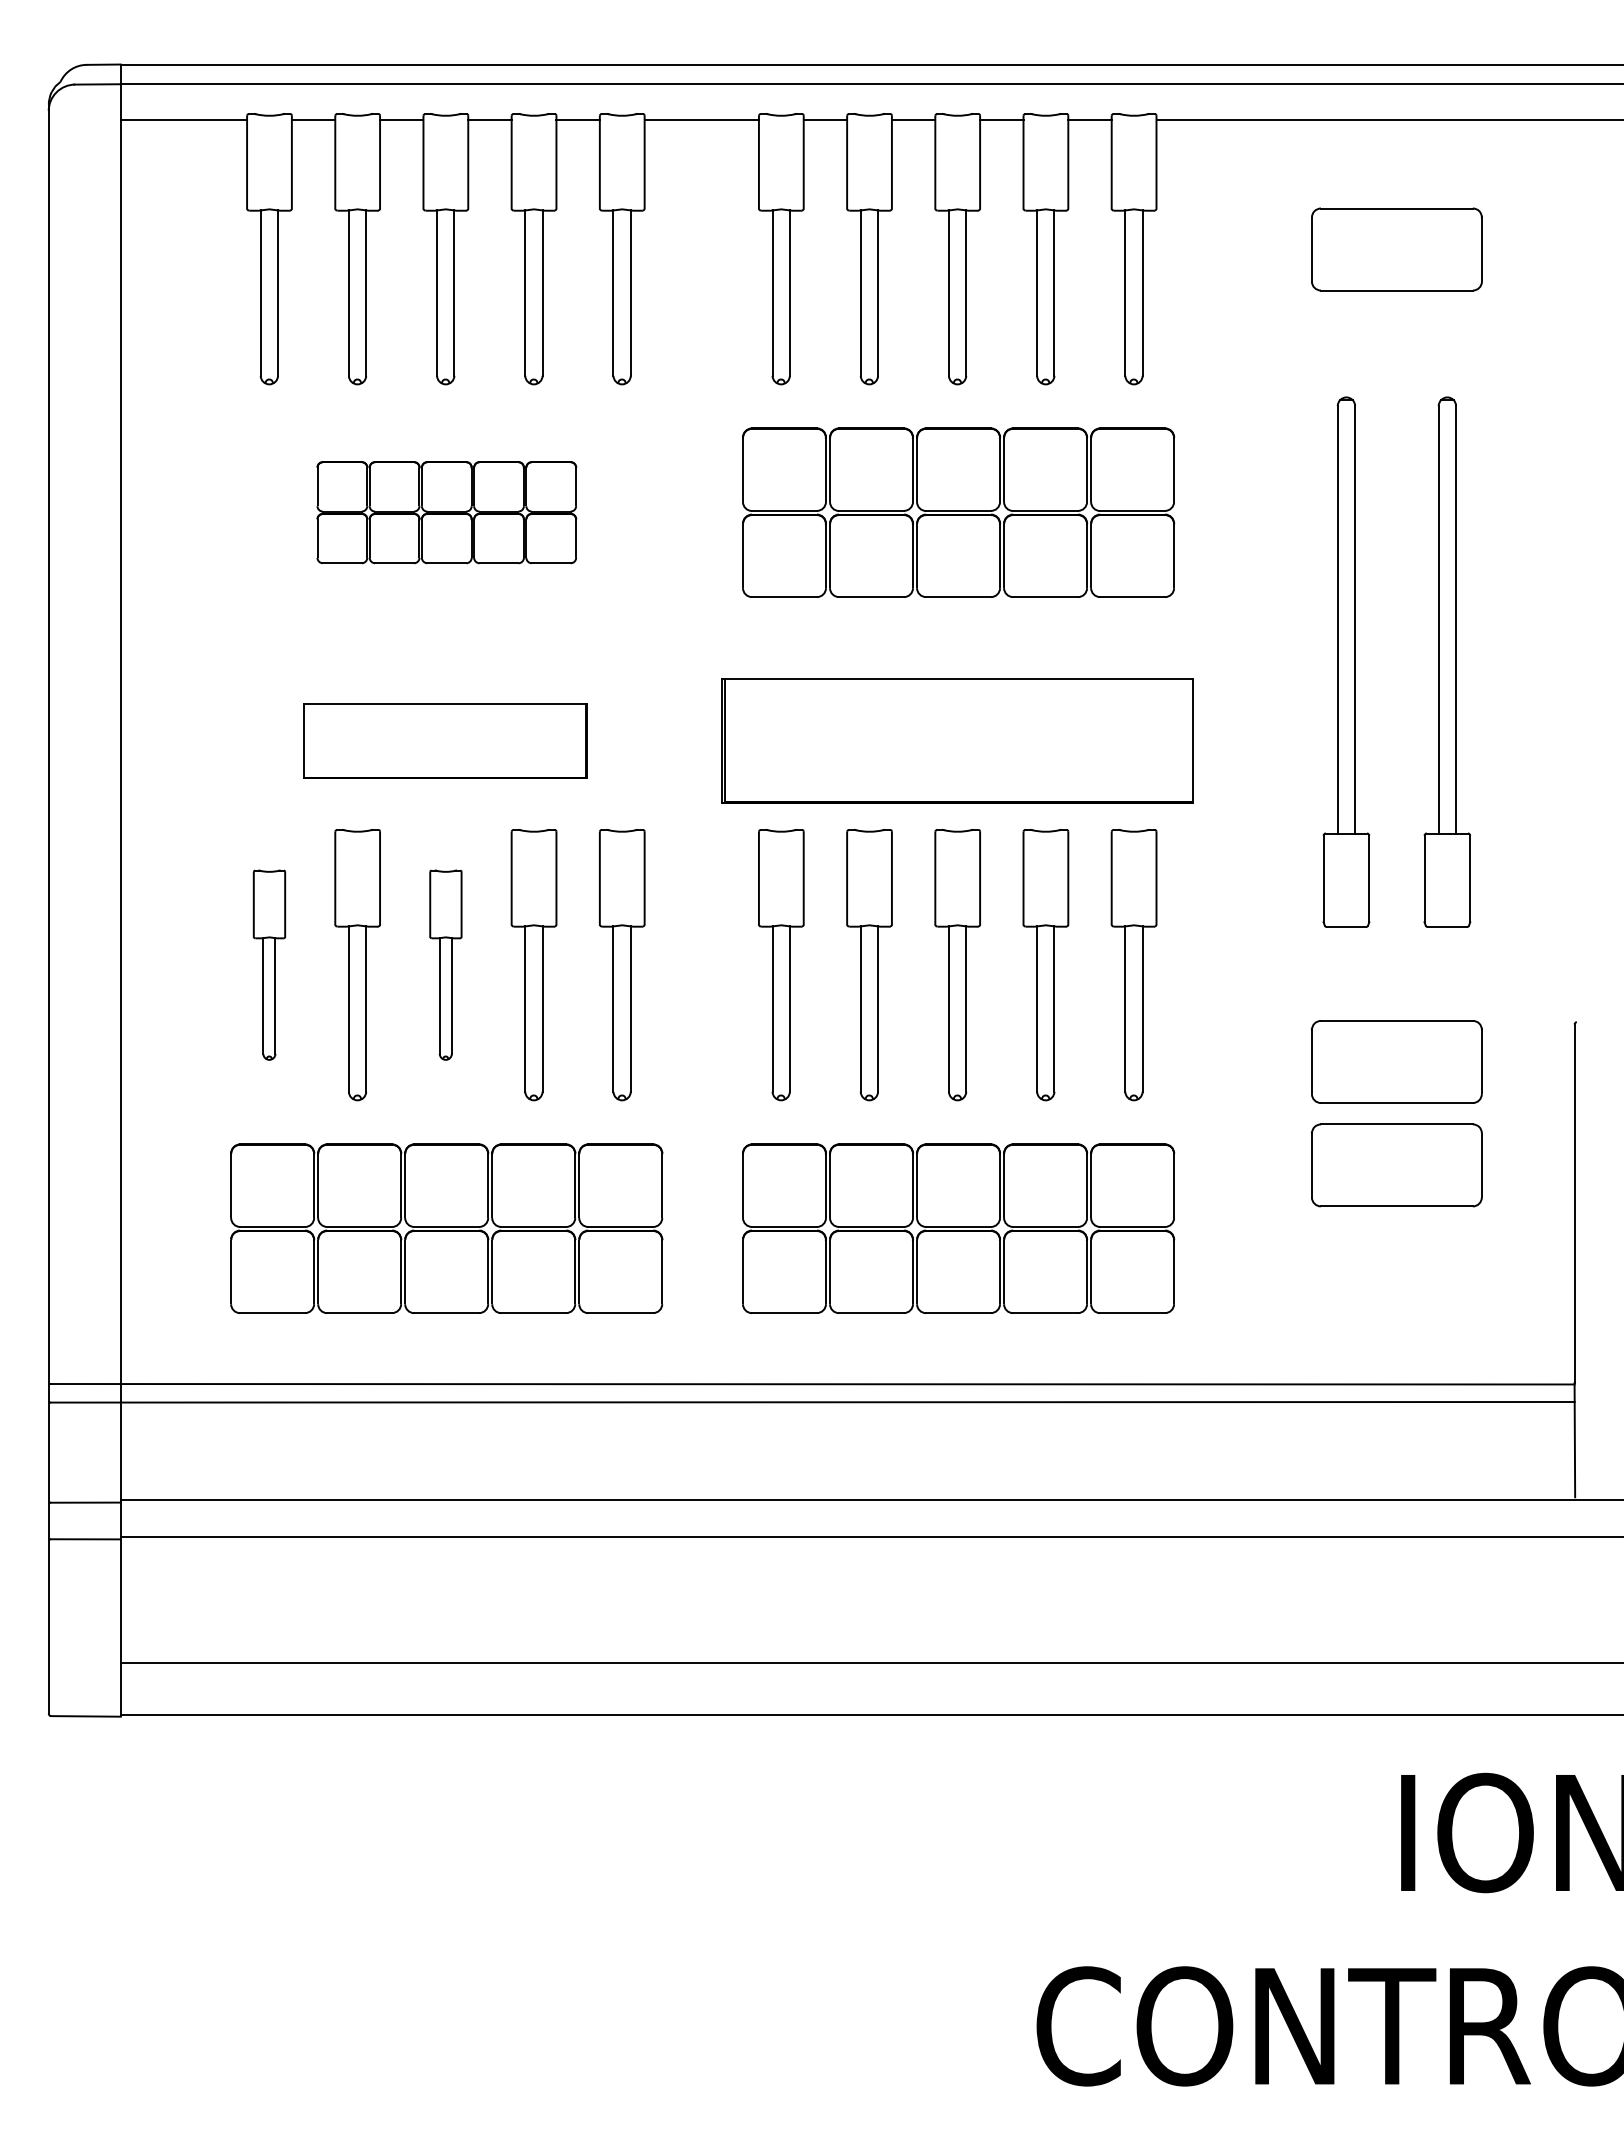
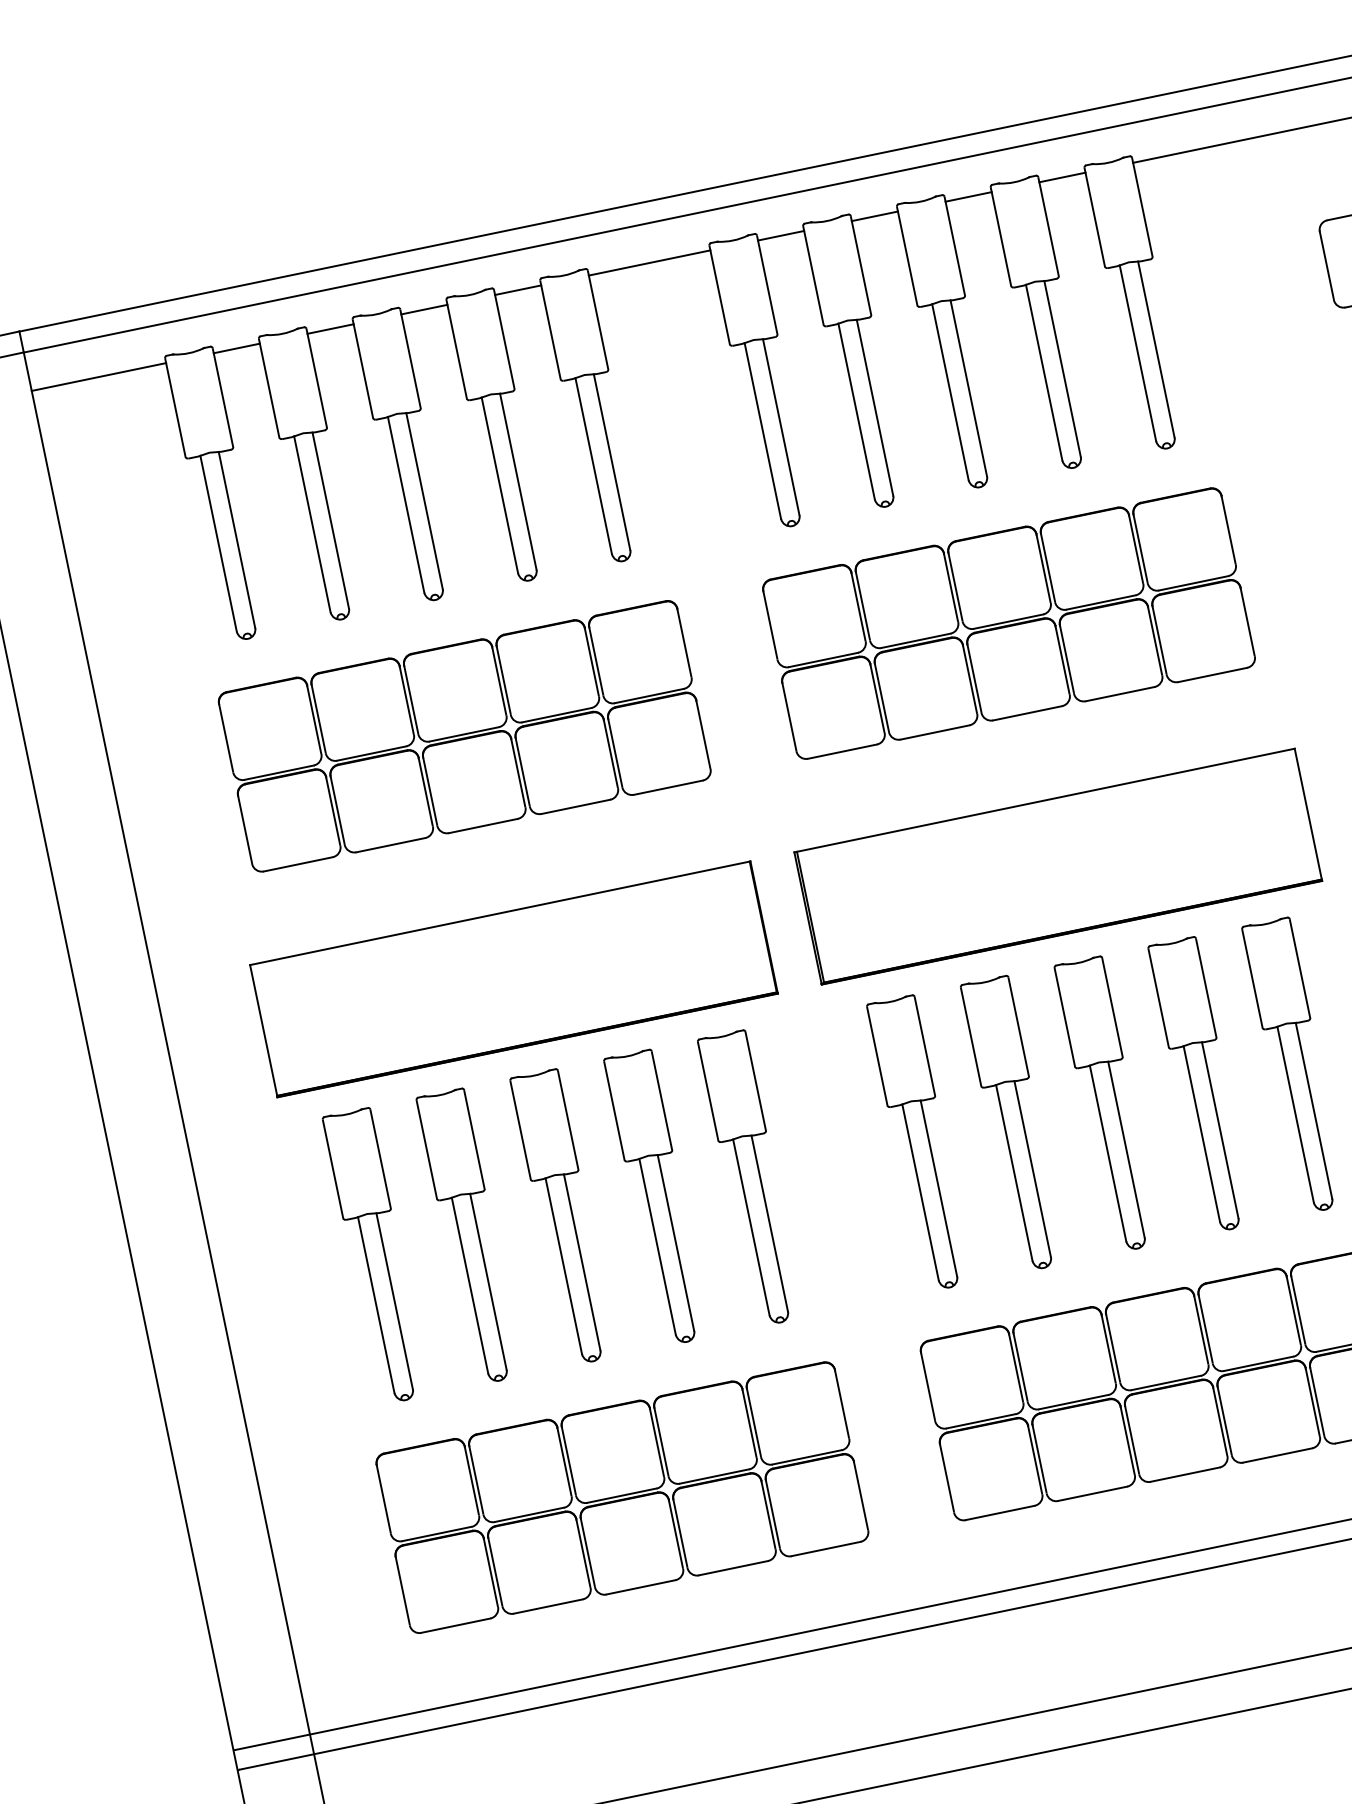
part: (446, 512) -> (464, 736), size x1.67
part: (445, 740) -> (513, 978), size x1.67
part: (269, 965) -> (376, 1256), size x1.43
part: (445, 965) -> (563, 1217), size x1.43

